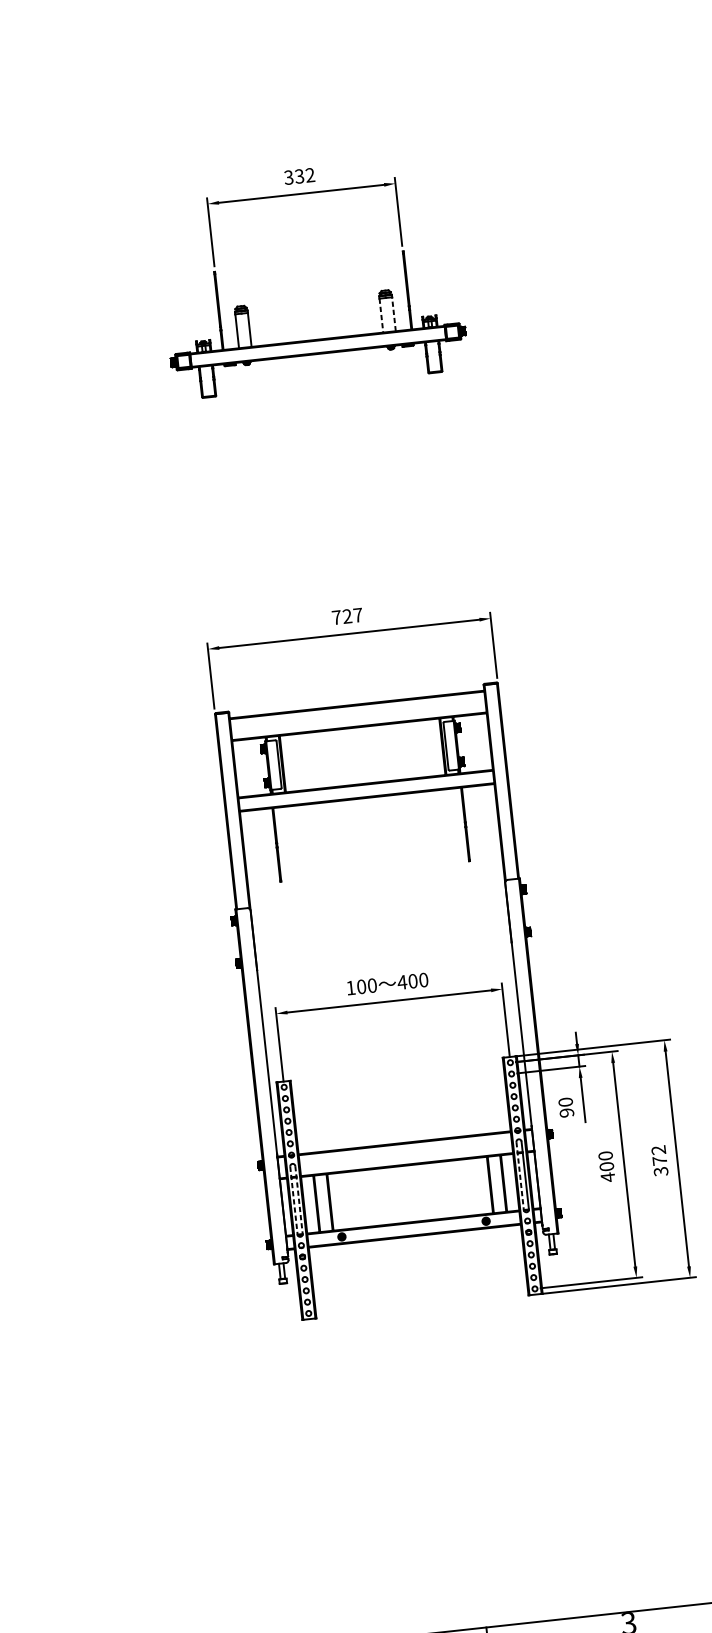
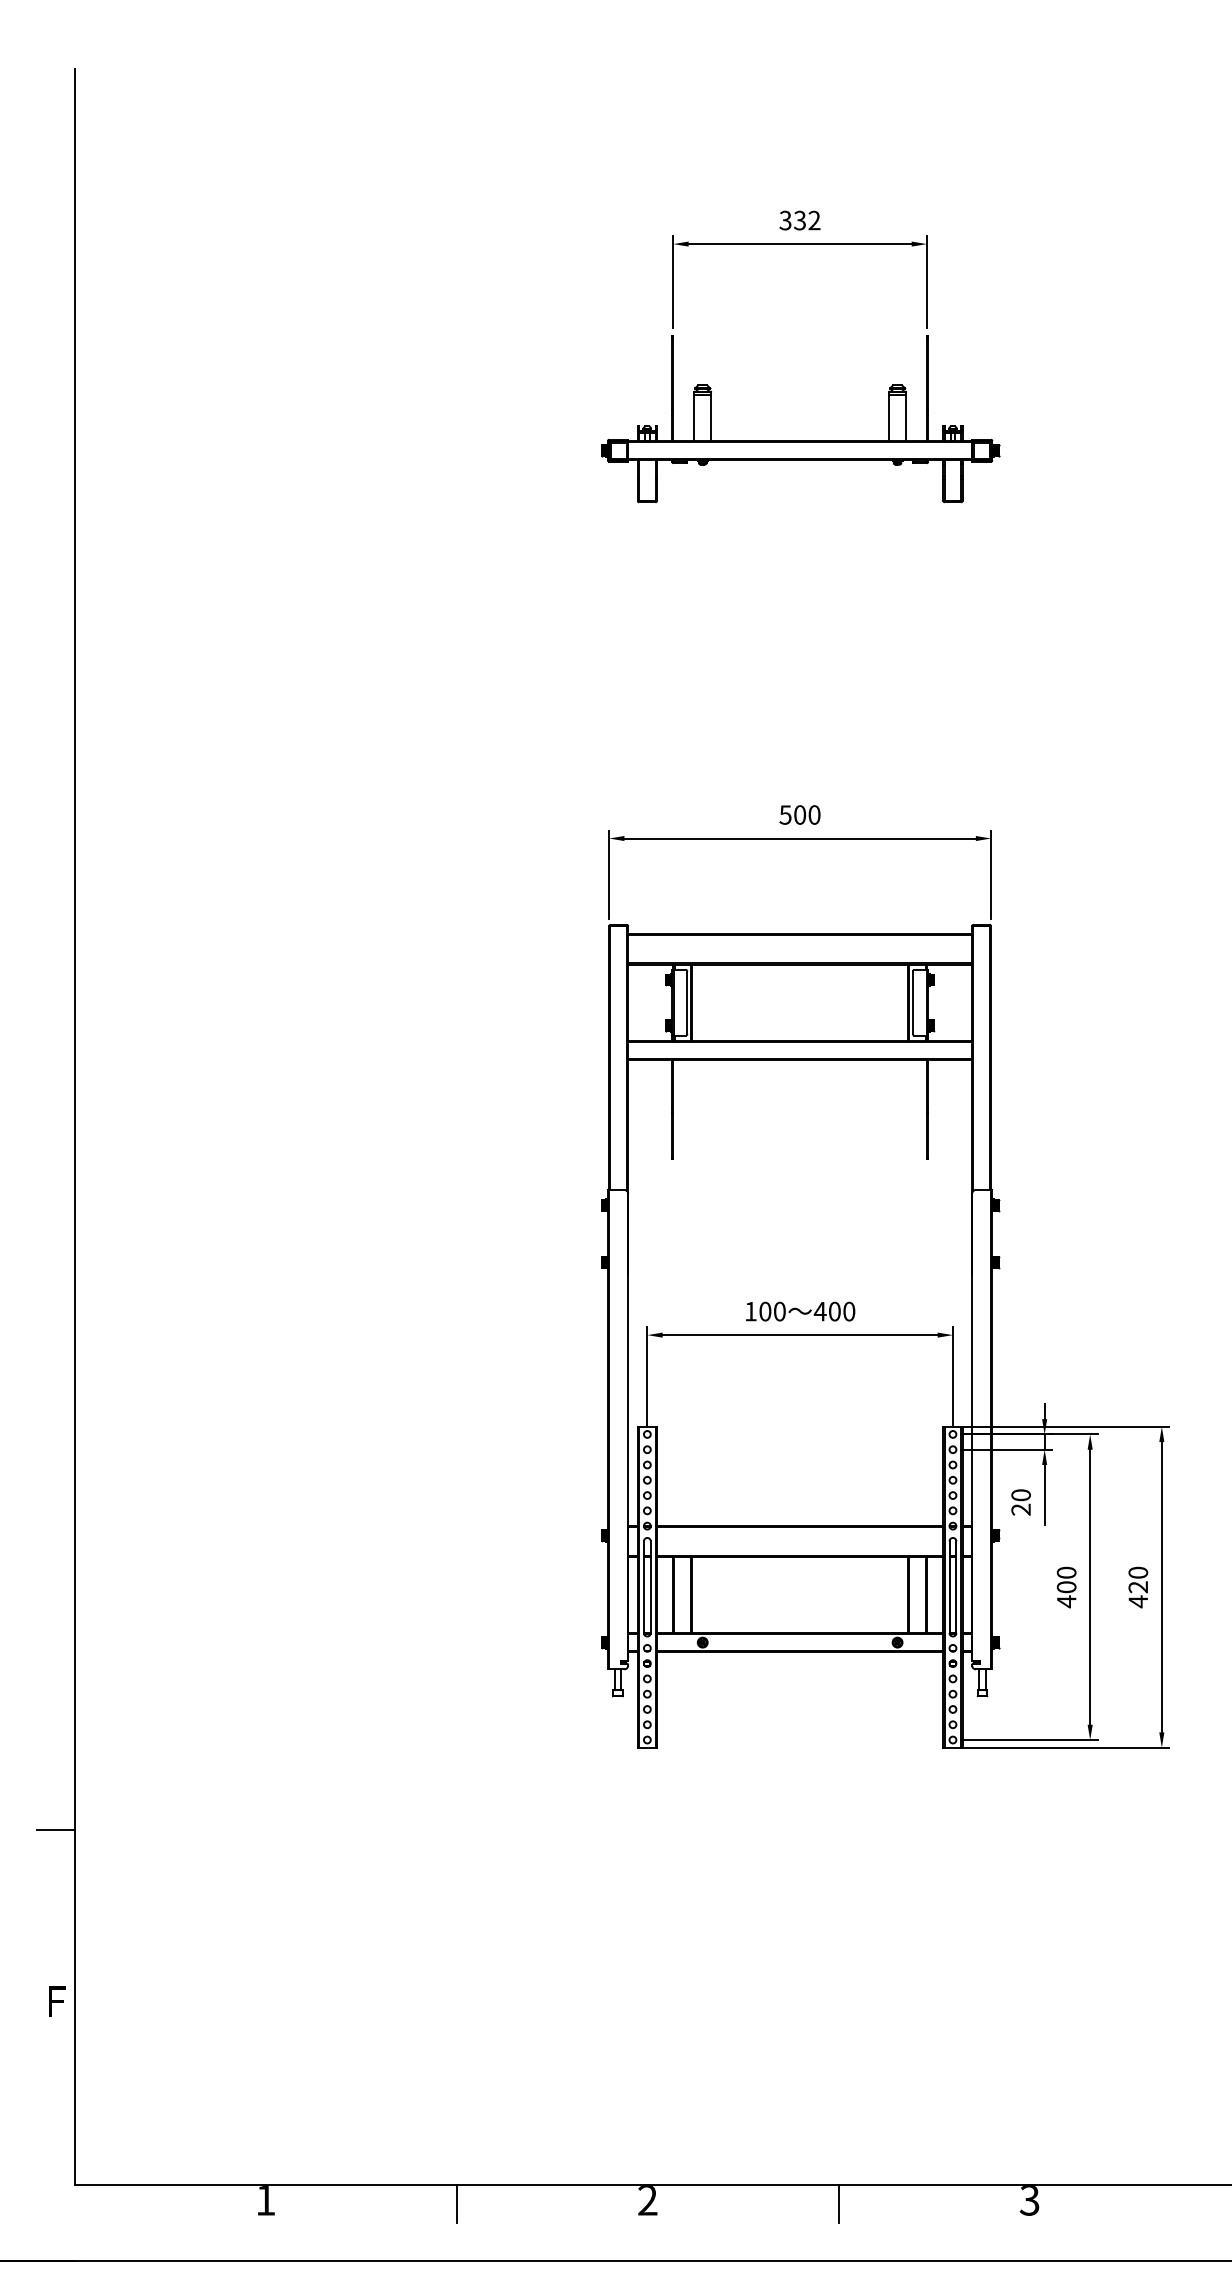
line: (394, 314) -> (906, 418), dashed -> solid
line: (381, 315) -> (889, 418), dashed -> solid
text: (346, 616) -> (799, 814), 727 -> 500
text: (566, 1112) -> (1020, 1509), 90 -> 20
text: (660, 1161) -> (1138, 1587), 372 -> 420
line: (520, 1176) -> (949, 1587), dashed -> solid
line: (293, 1200) -> (643, 1587), dashed -> solid
line: (298, 1200) -> (650, 1587), dashed -> solid

